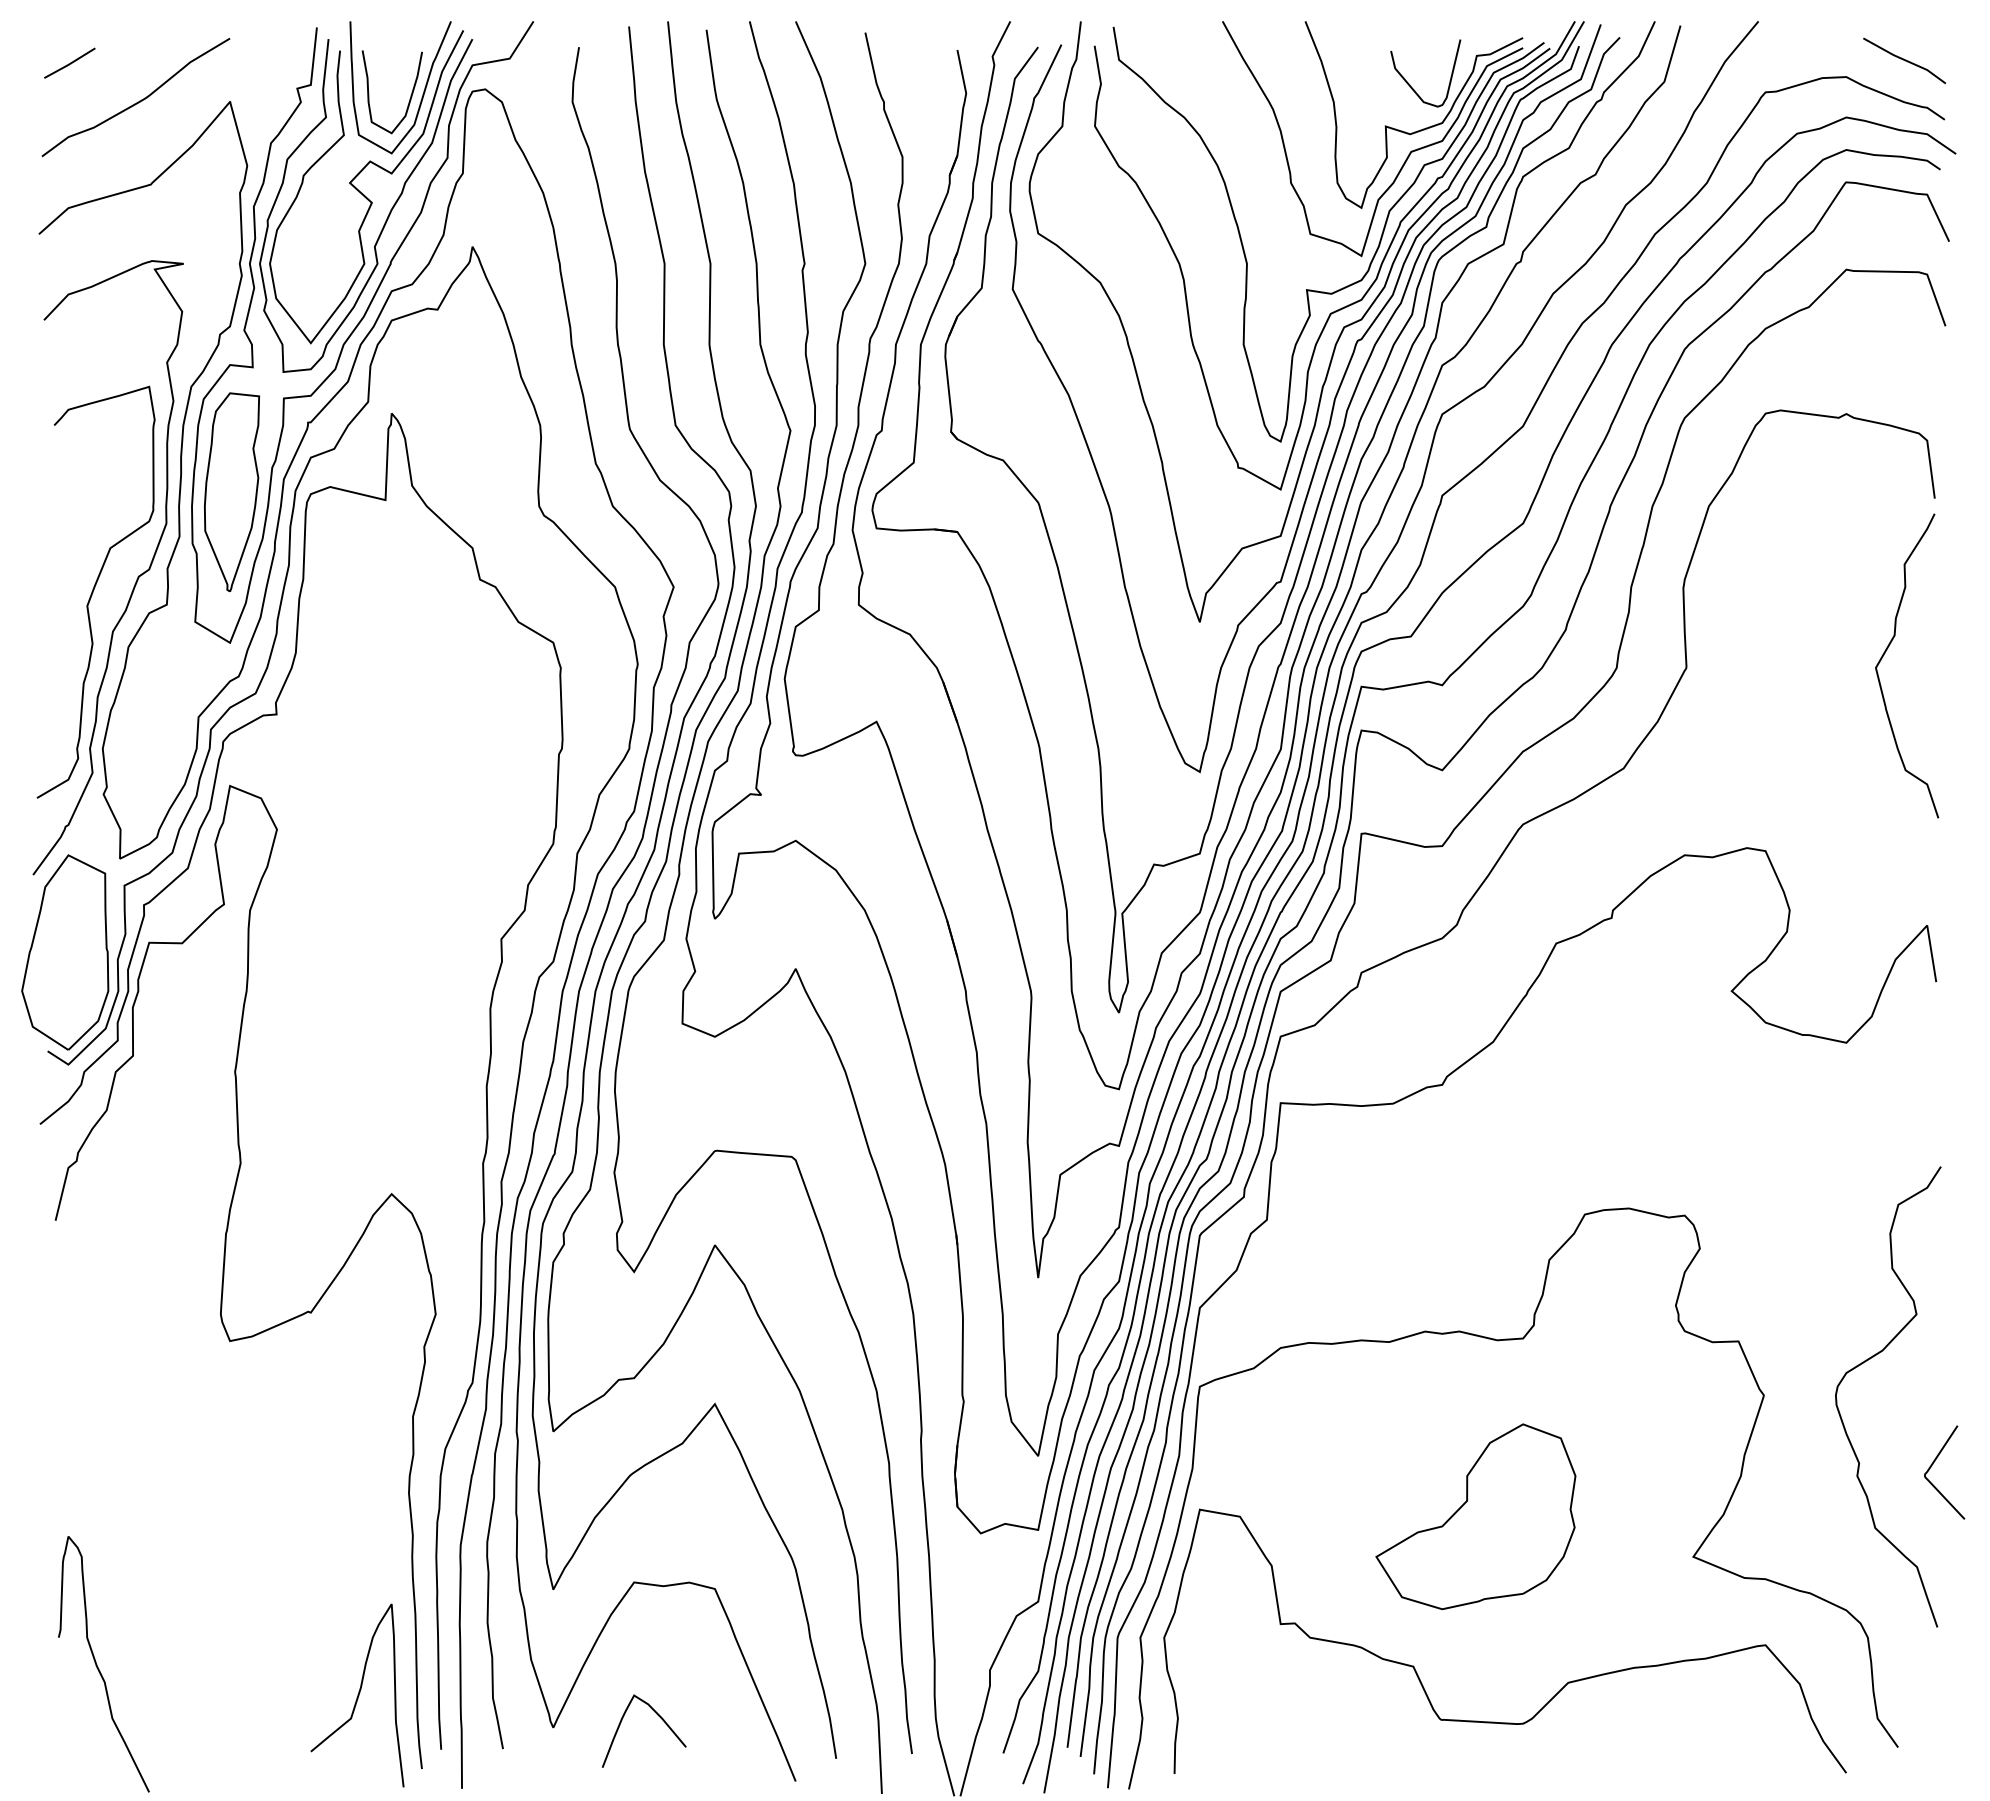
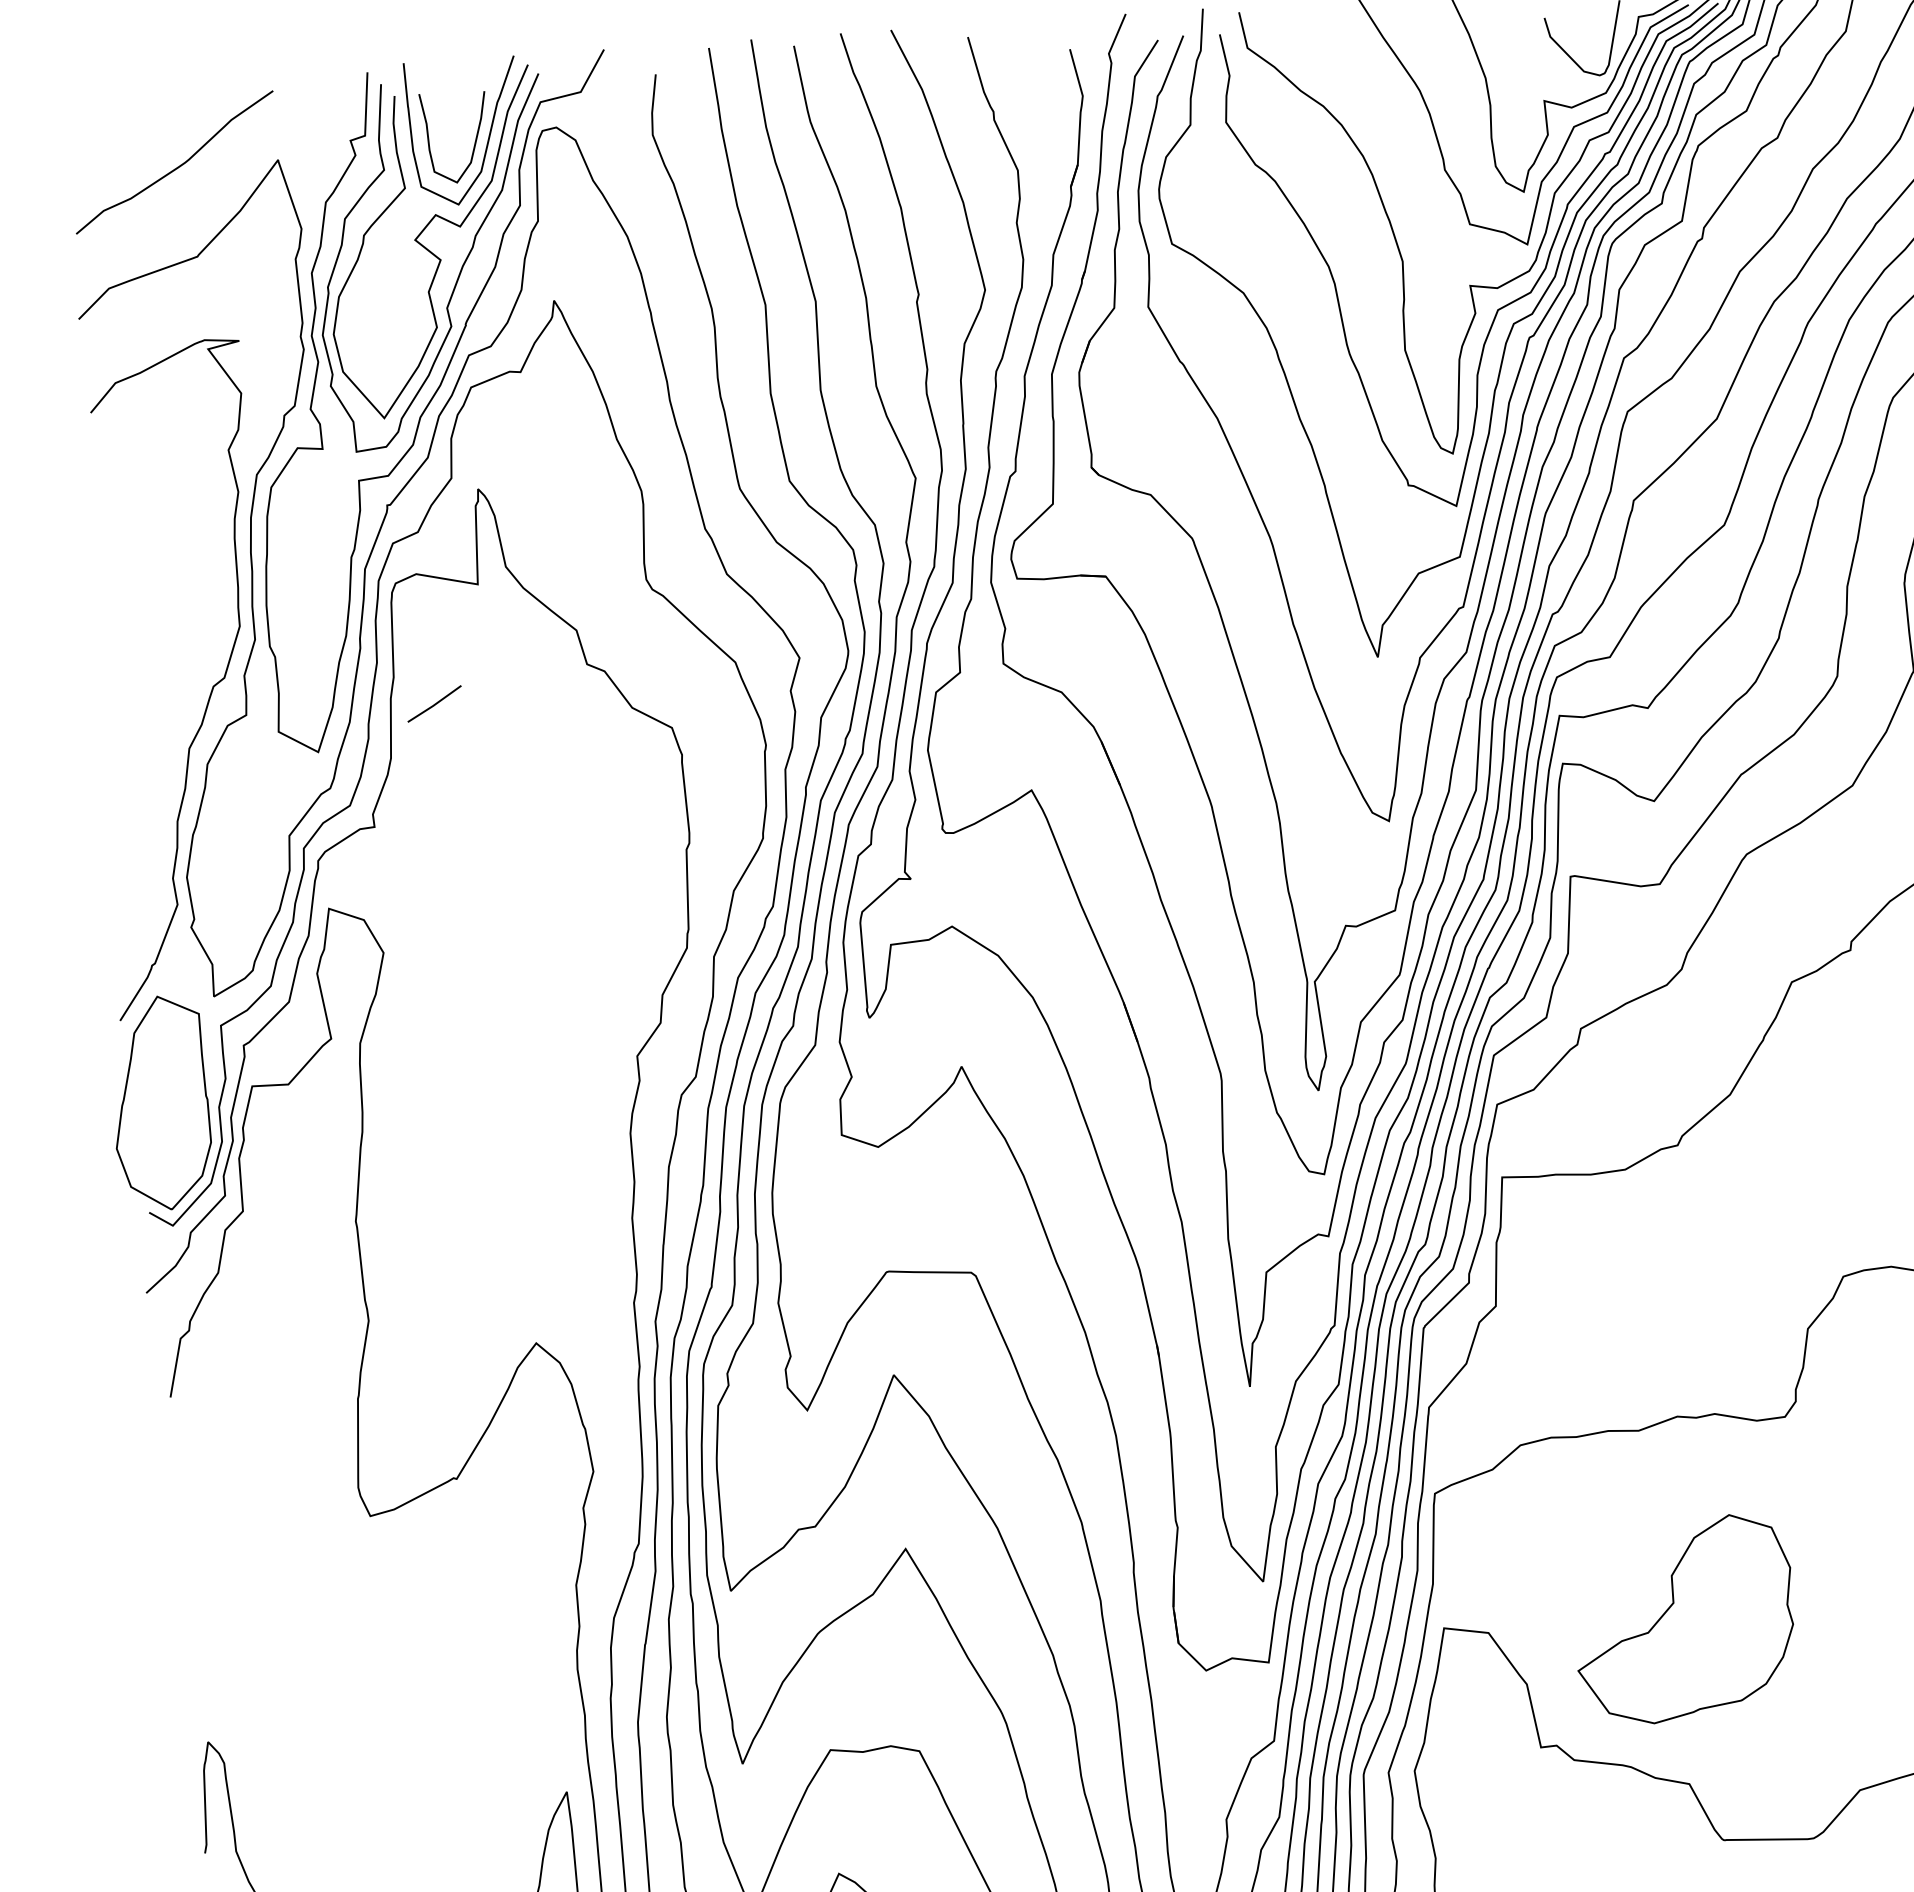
line: (70, 62) -> (435, 703), moved
part: (232, 492) -> (309, 587), removed
curve: (94, 590) -> (166, 704), removed
part: (1475, 1516) -> (1683, 1619), moved

